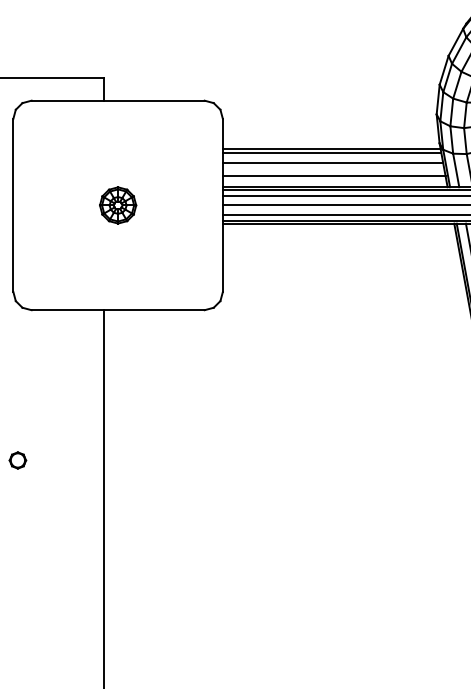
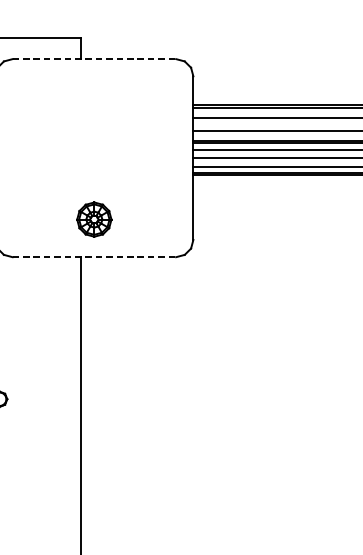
line: (118, 100) -> (94, 58), solid -> dashed
part: (118, 205) -> (94, 219), moved
line: (118, 310) -> (94, 257), solid -> dashed

